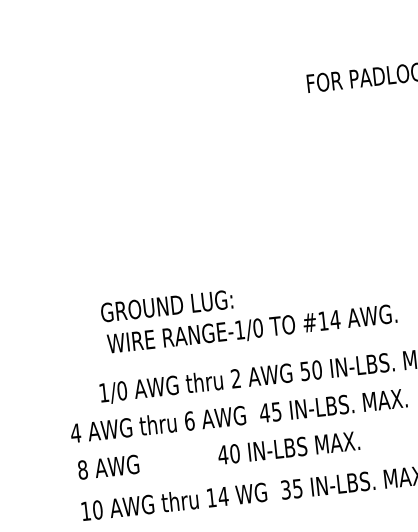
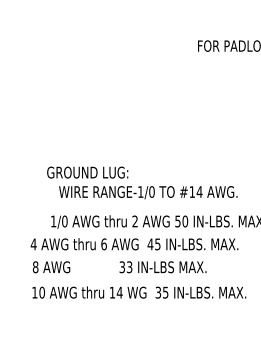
text: (166, 305) -> (87, 172), moved
text: (228, 454) -> (125, 267), 40 -> 33

